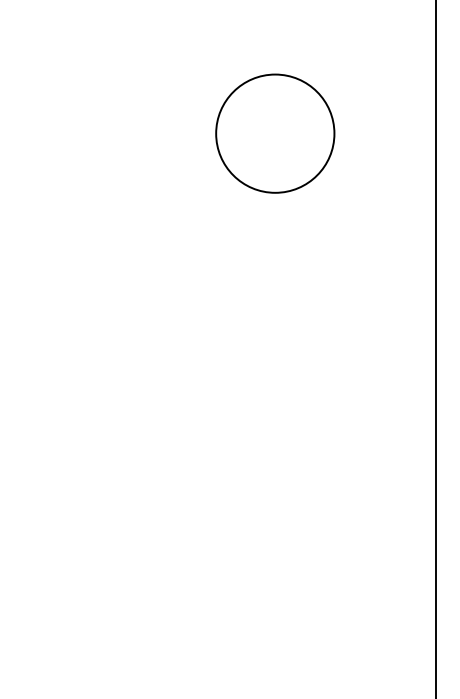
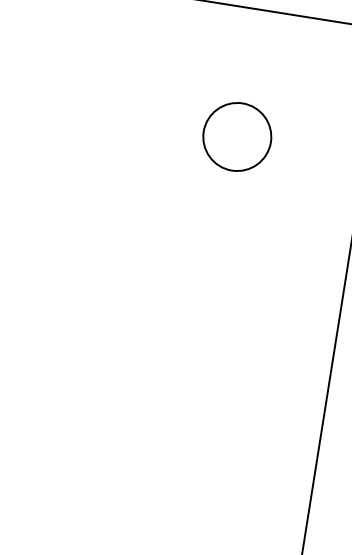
circle: (275, 133) -> (237, 136), size x0.71

